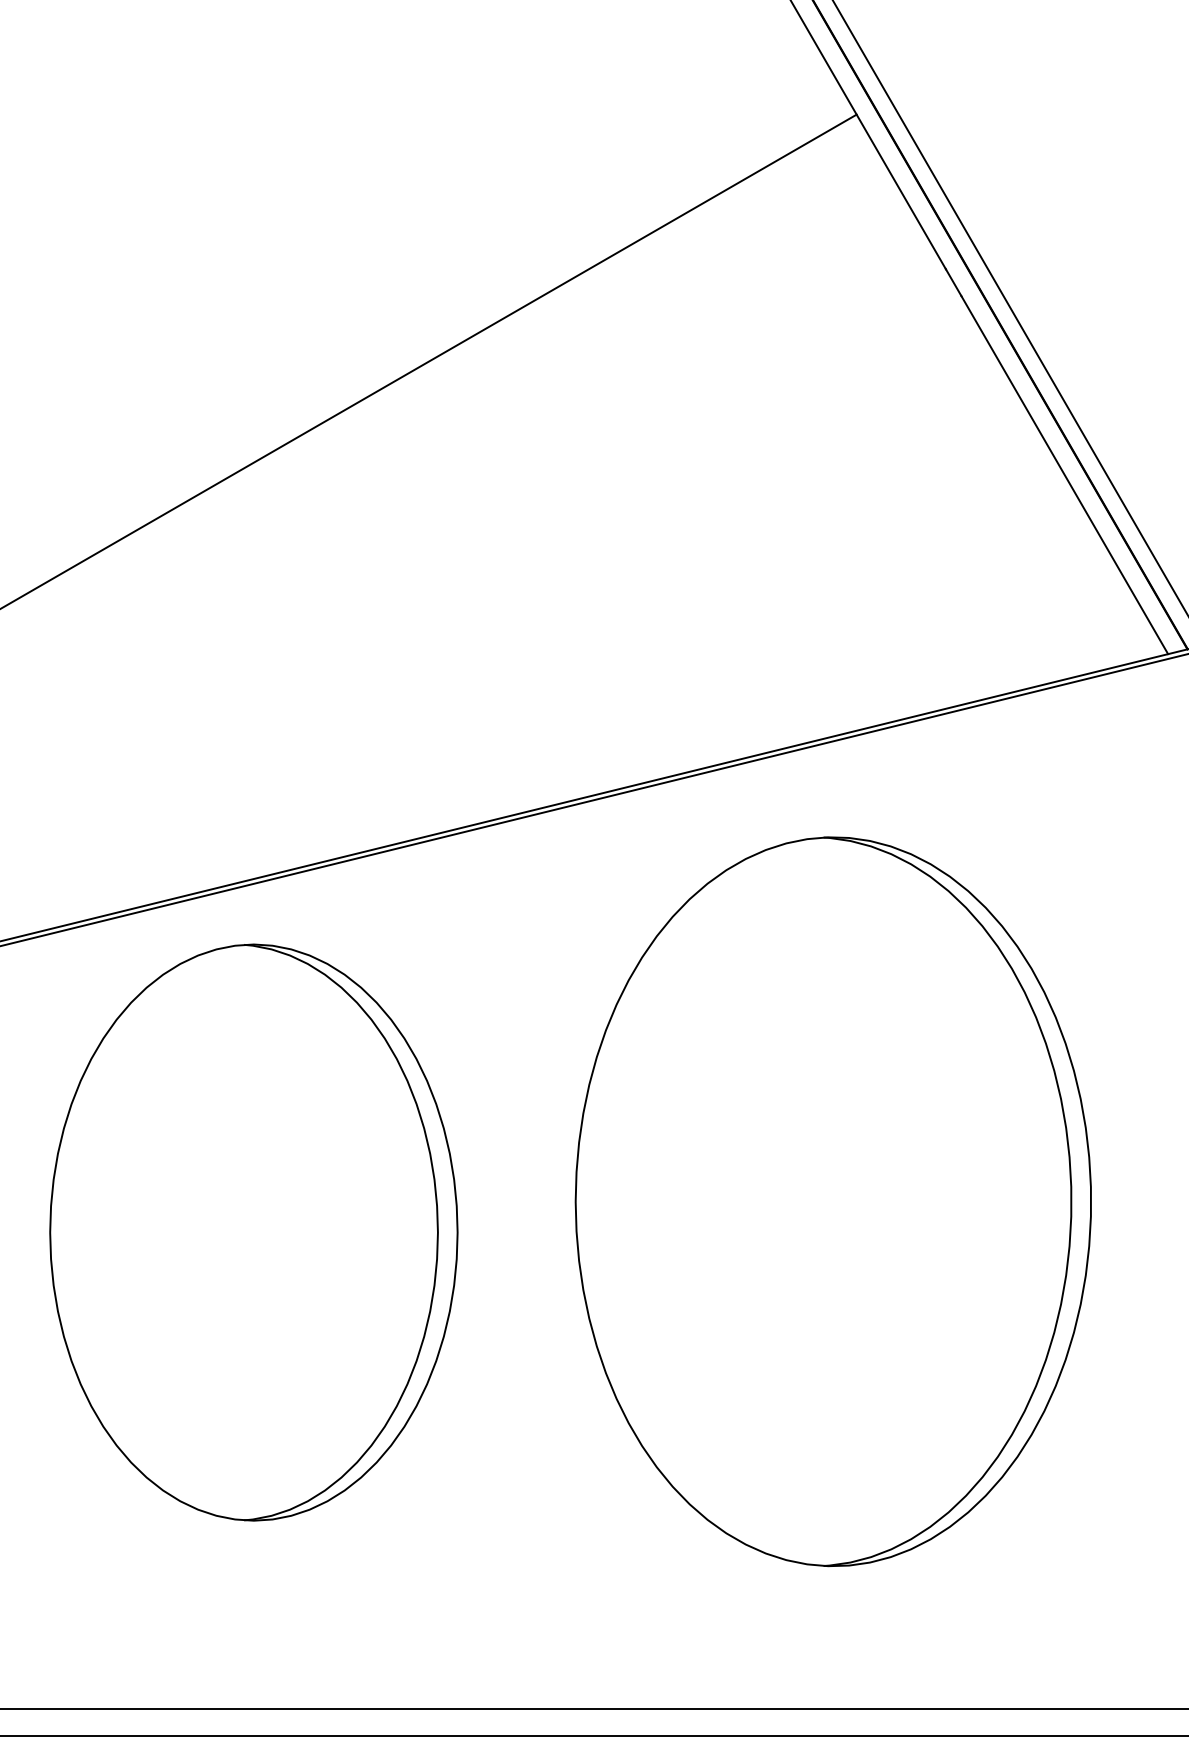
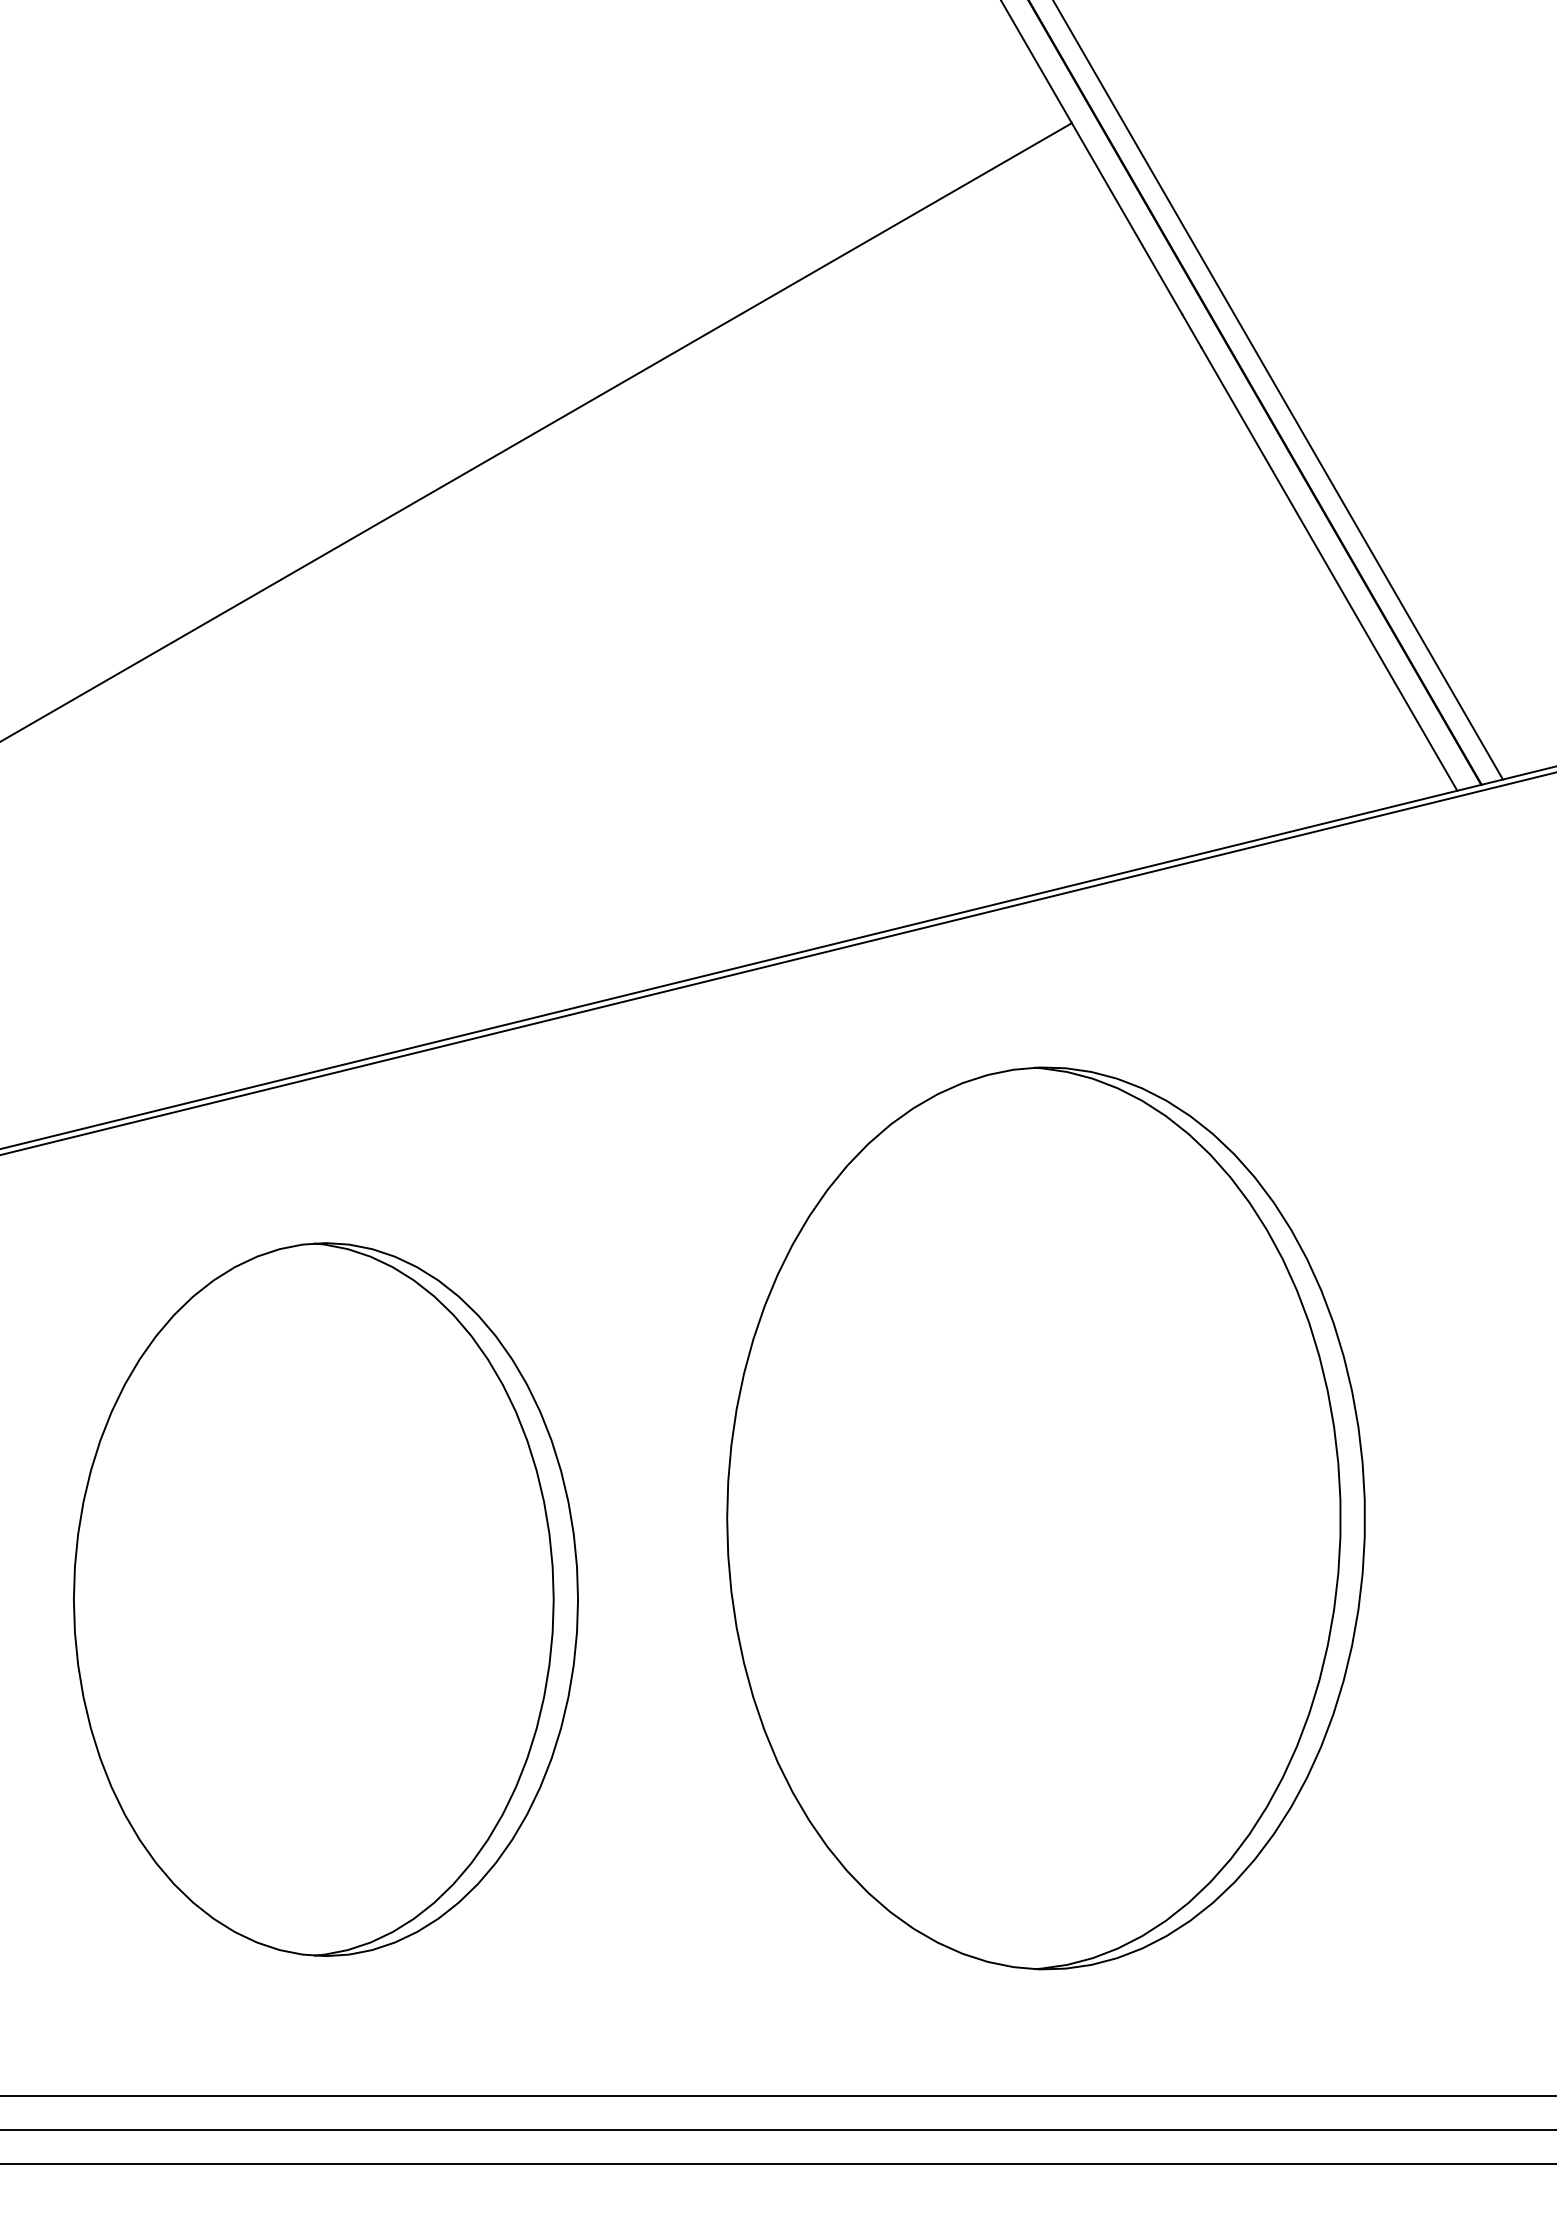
part: (832, 1201) -> (1045, 1518), moved
part: (253, 1232) -> (325, 1599), moved

